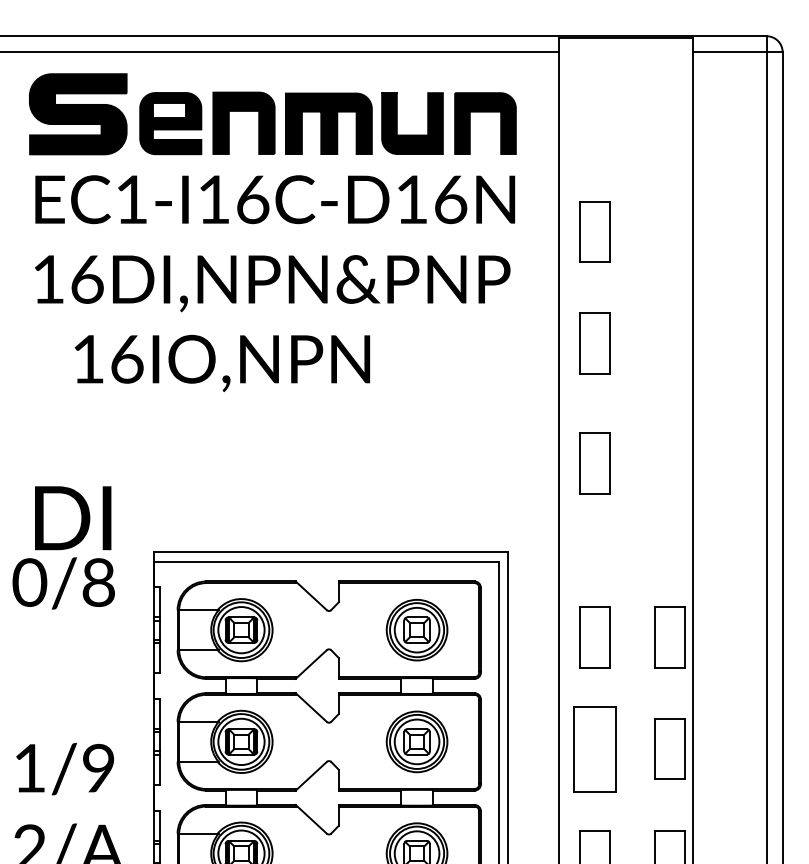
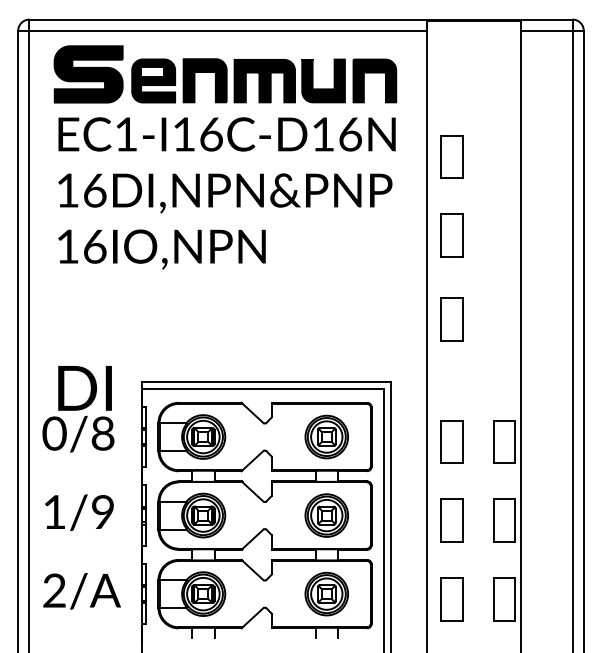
text: (221, 363) -> (161, 249), moved
text: (63, 548) -> (78, 409), moved
part: (594, 748) -> (451, 520), size x0.71
text: (65, 768) -> (79, 512), moved

